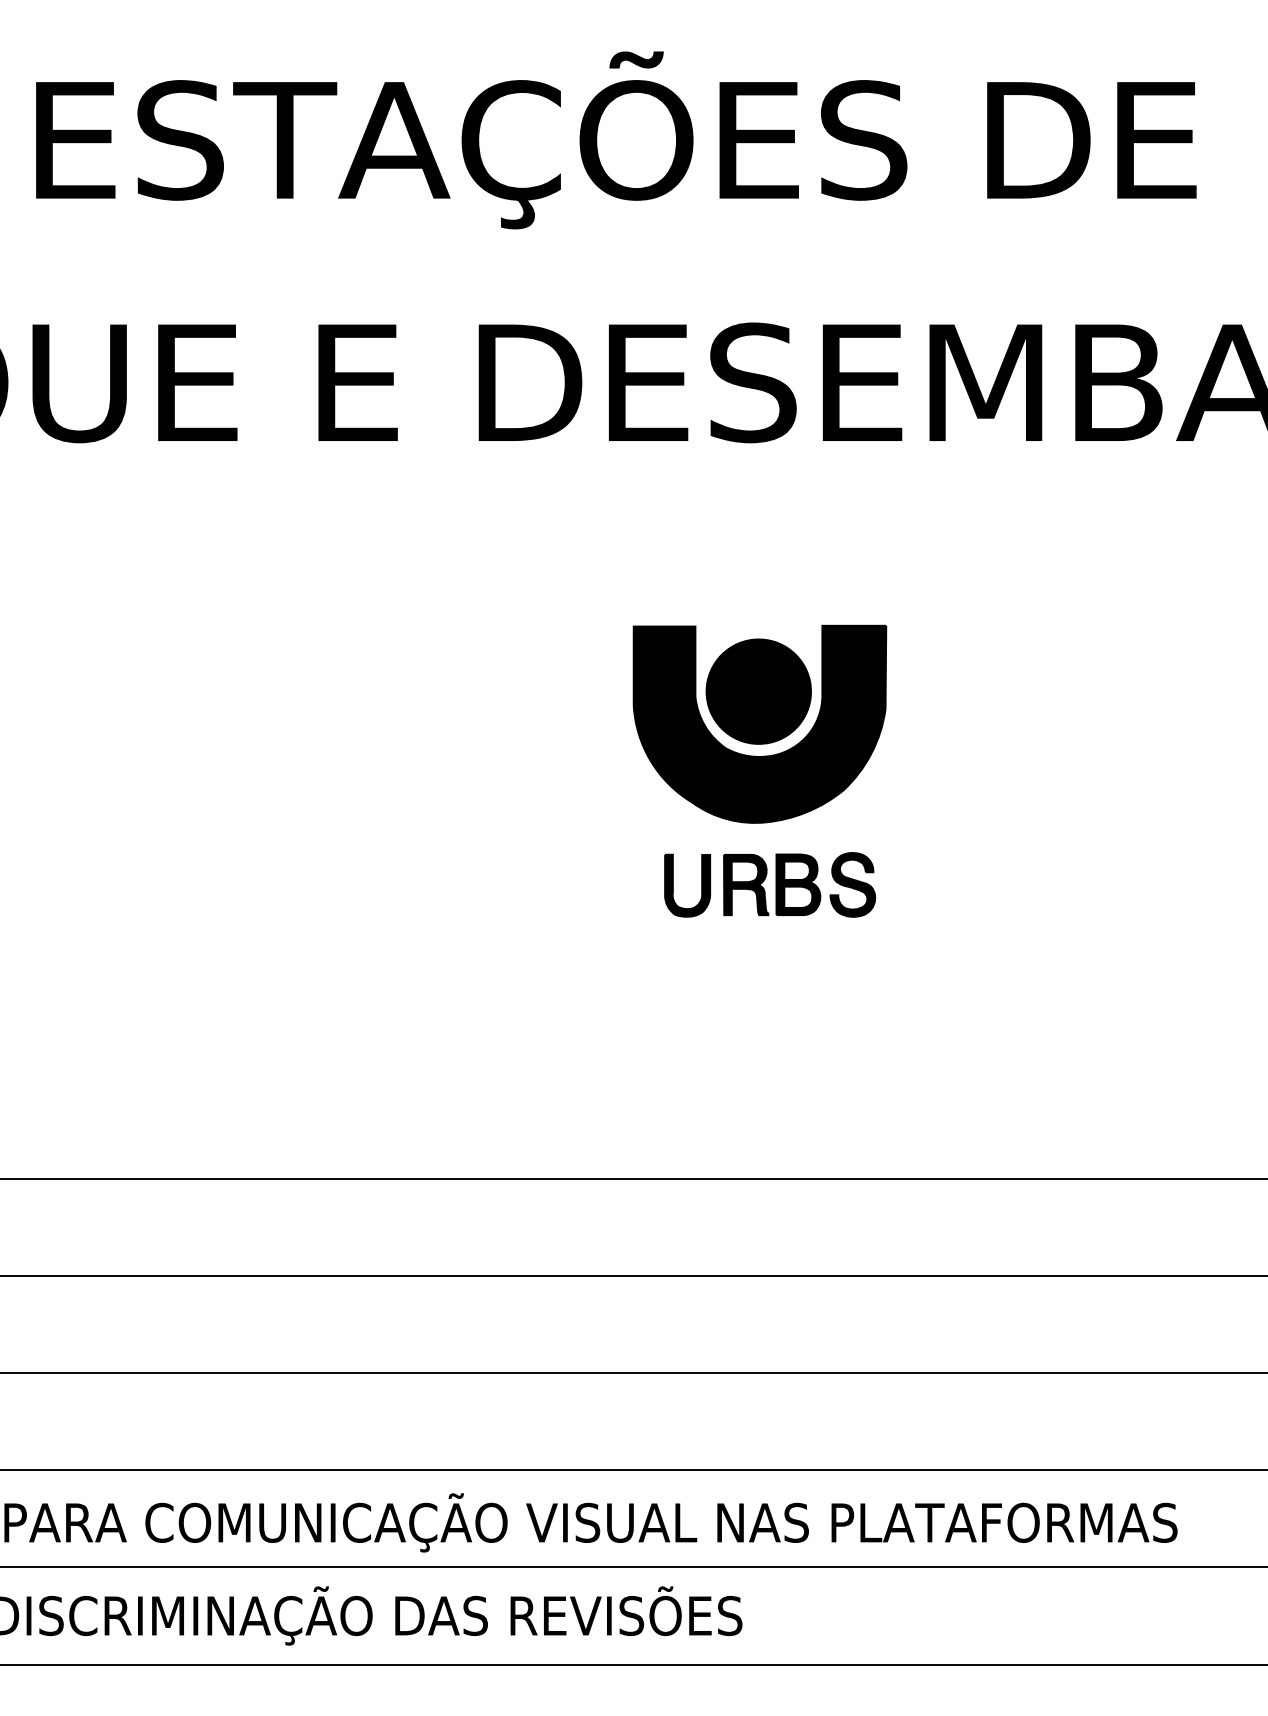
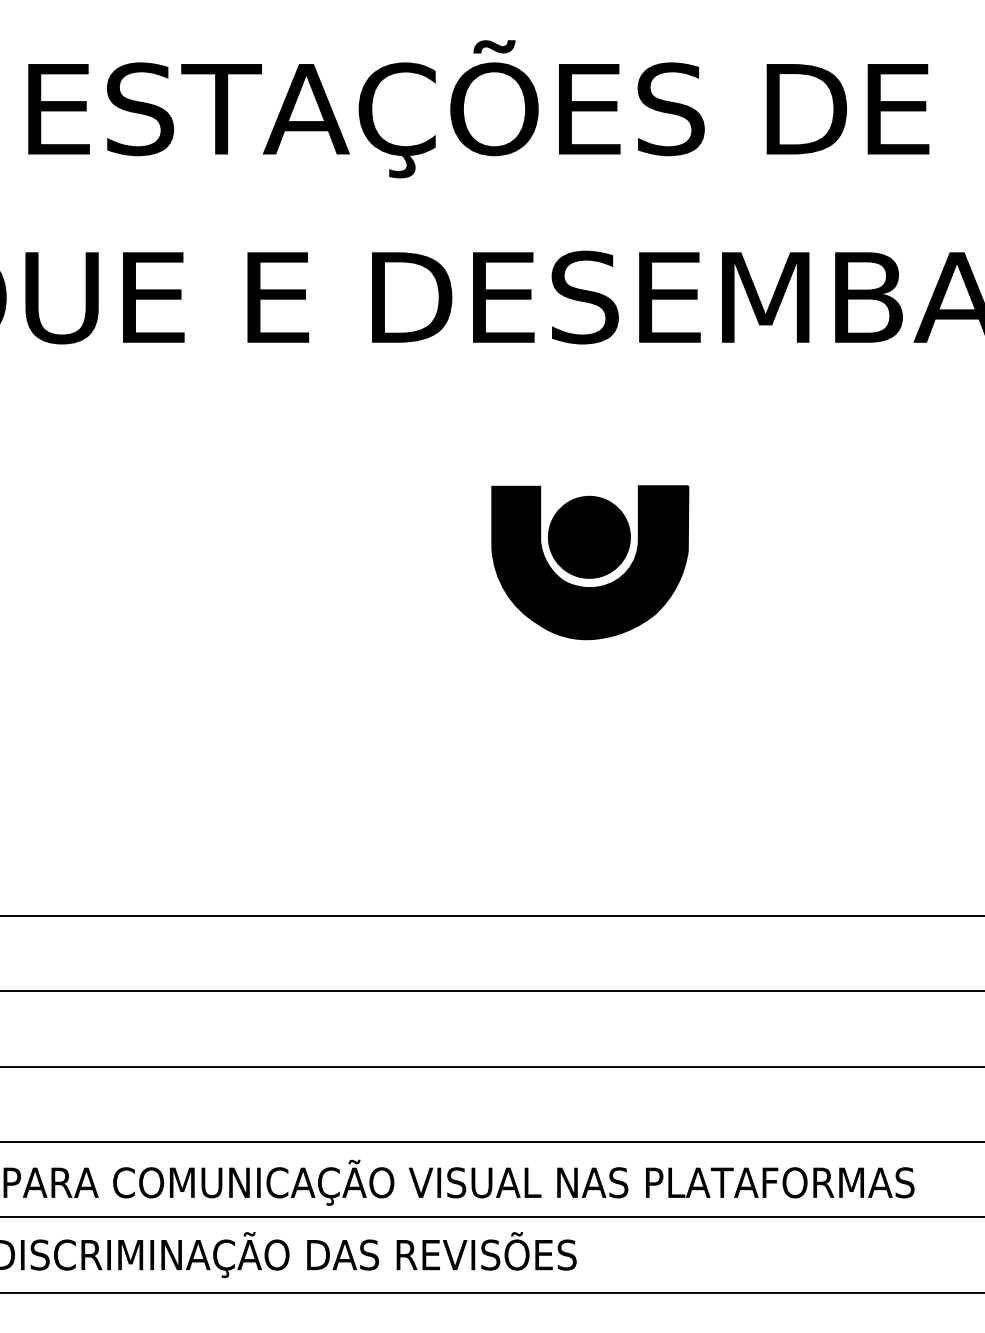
part: (770, 884) -> (598, 687), removed

